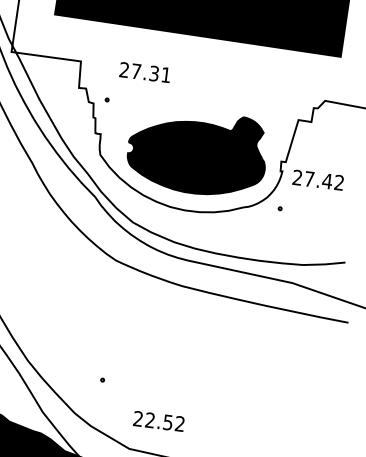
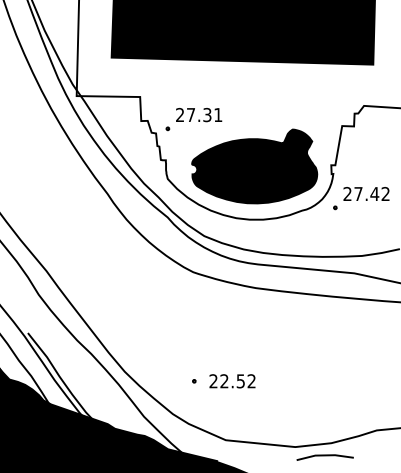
text: (145, 73) -> (199, 115), moved
text: (318, 179) -> (366, 193), moved
text: (158, 421) -> (232, 381), moved

